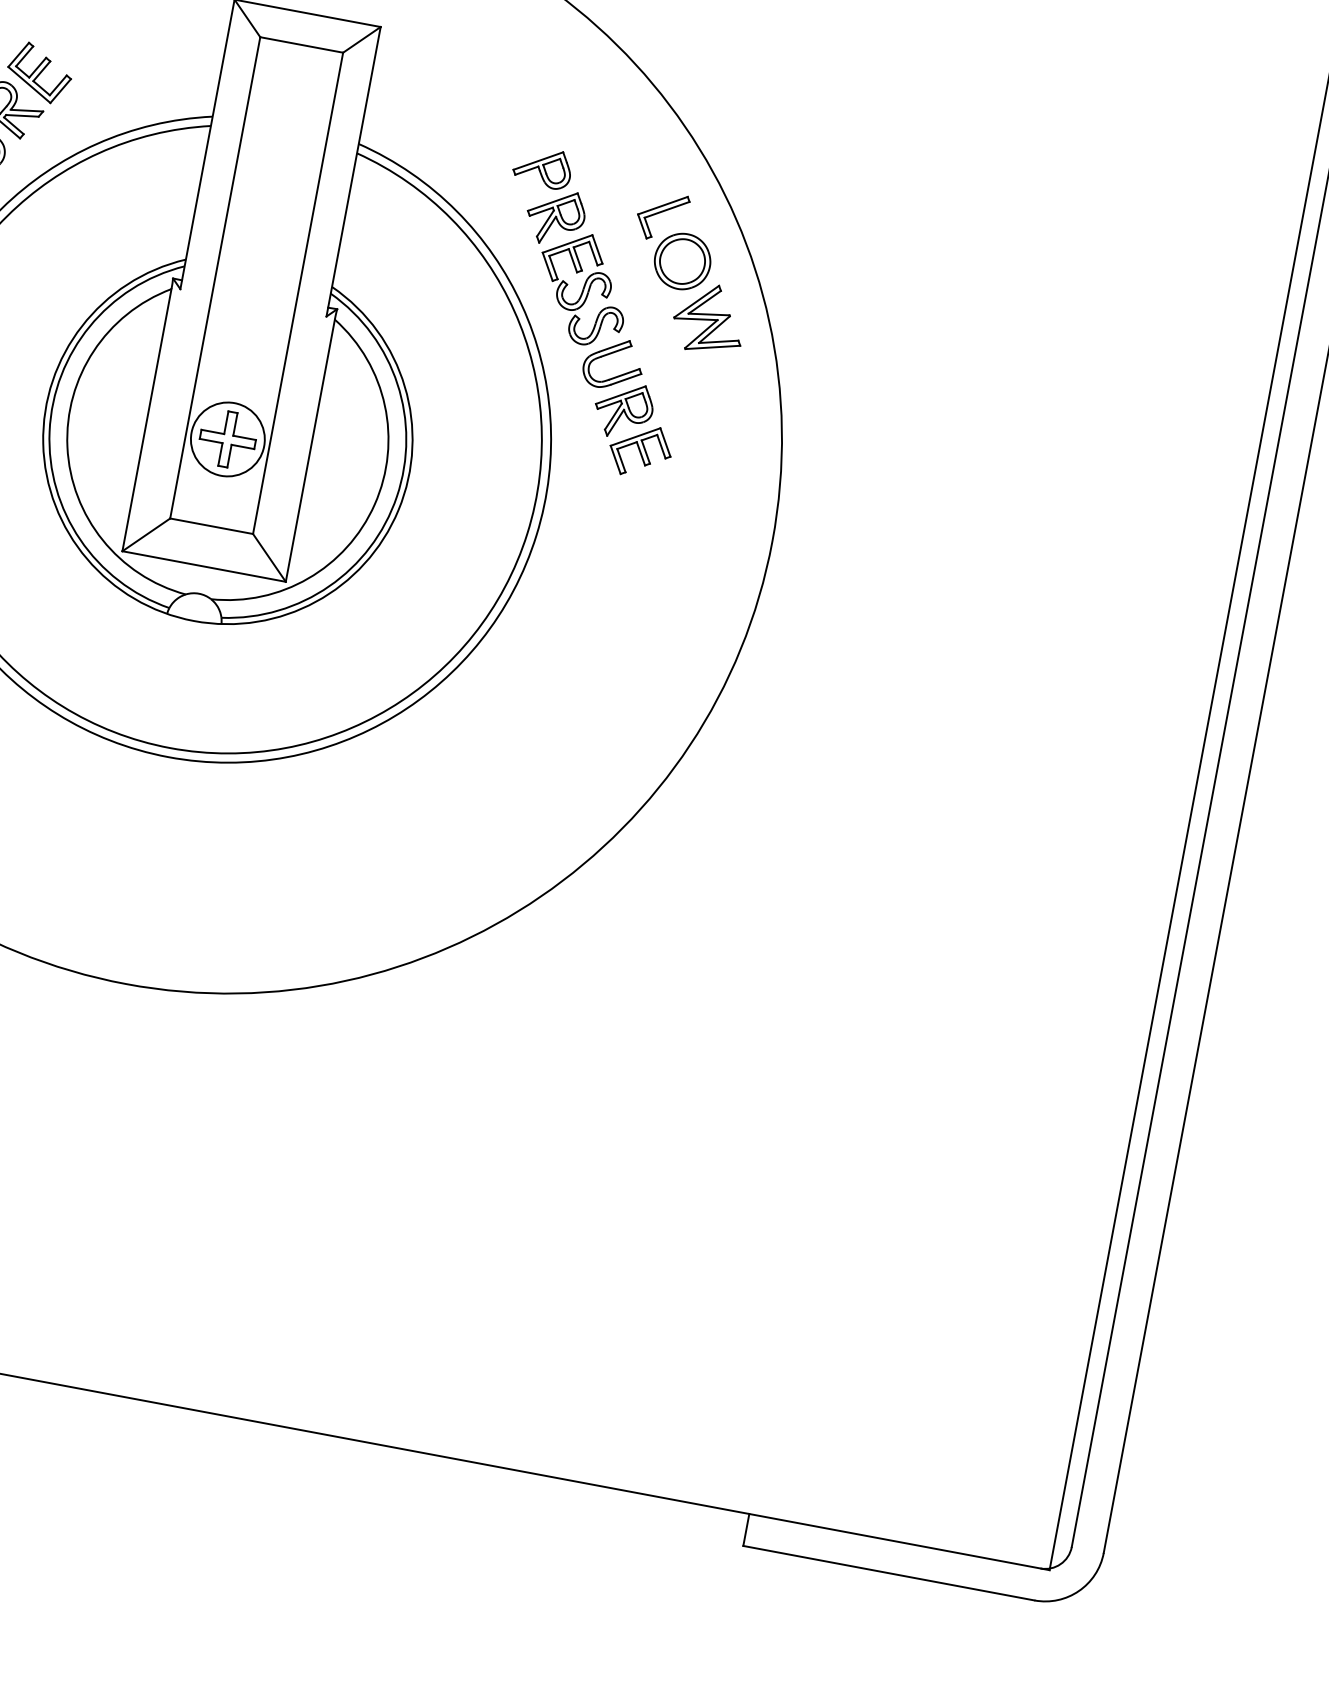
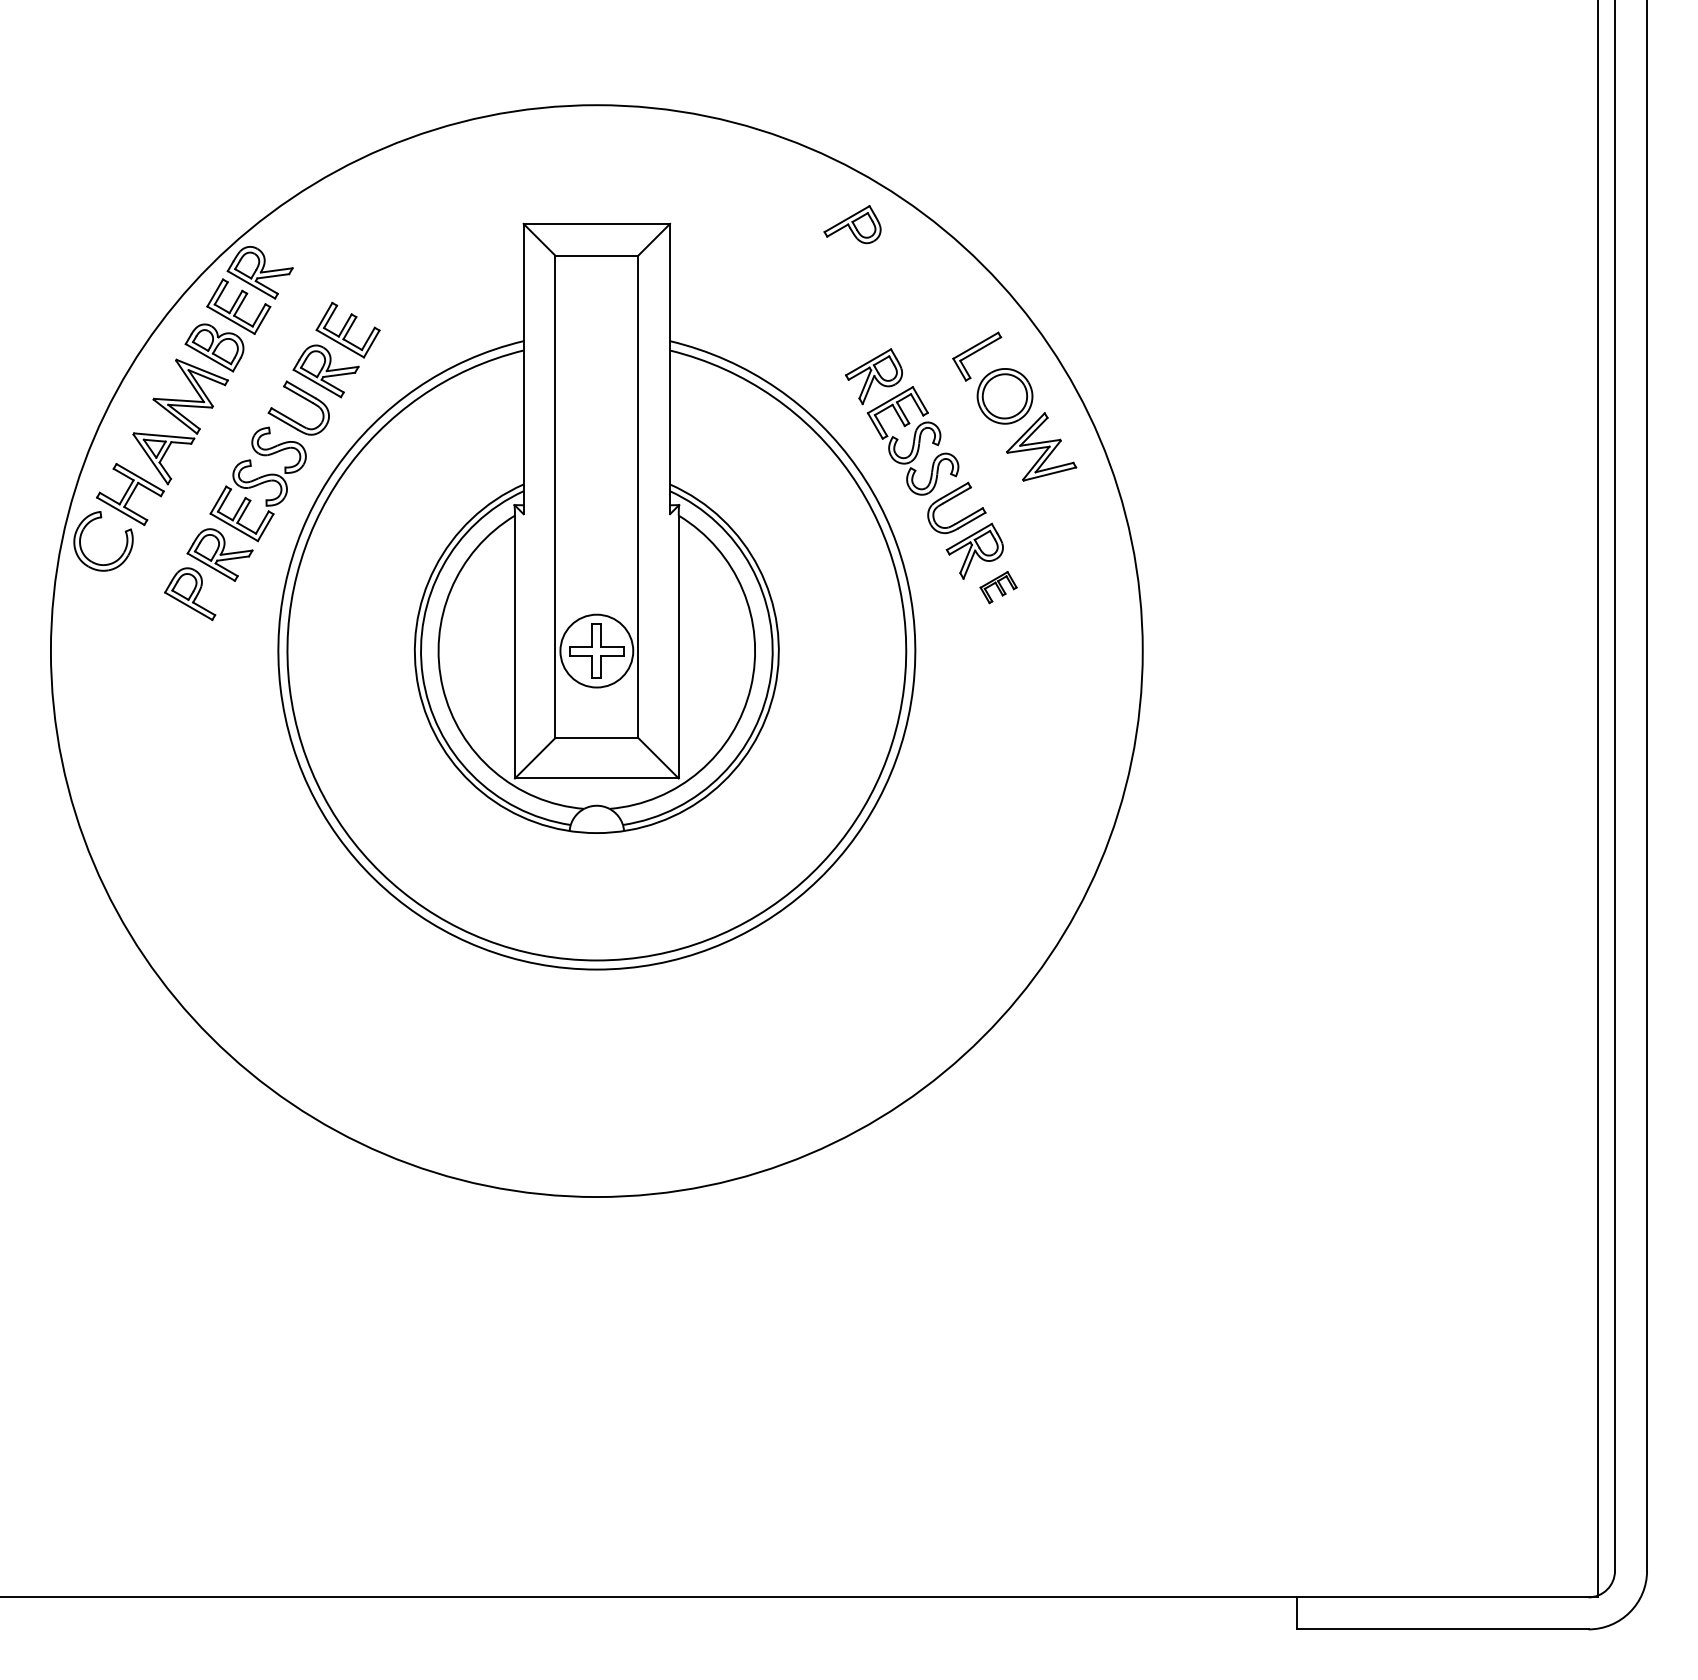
part: (542, 167) -> (852, 224), moved
part: (640, 451) -> (998, 587), size x0.6

